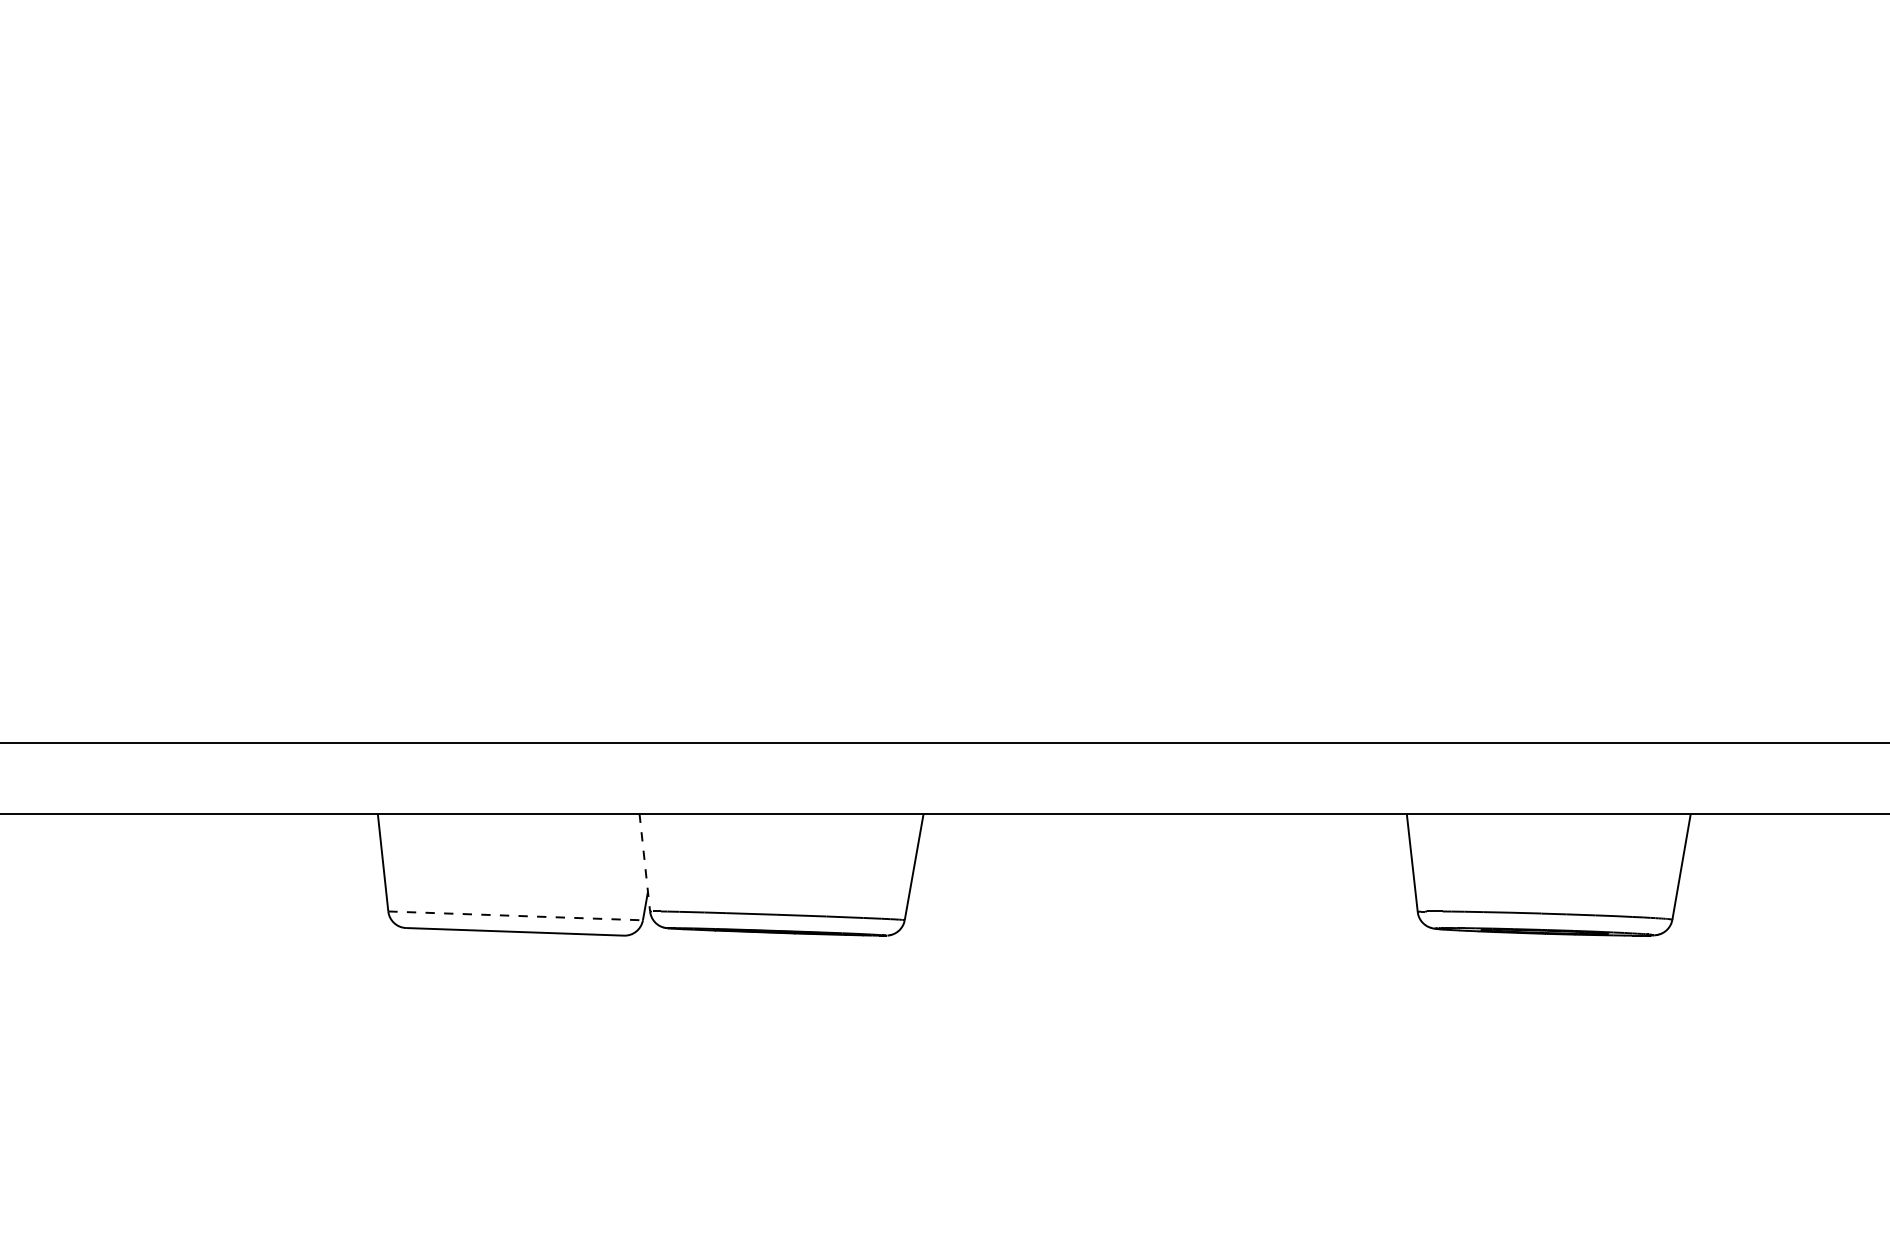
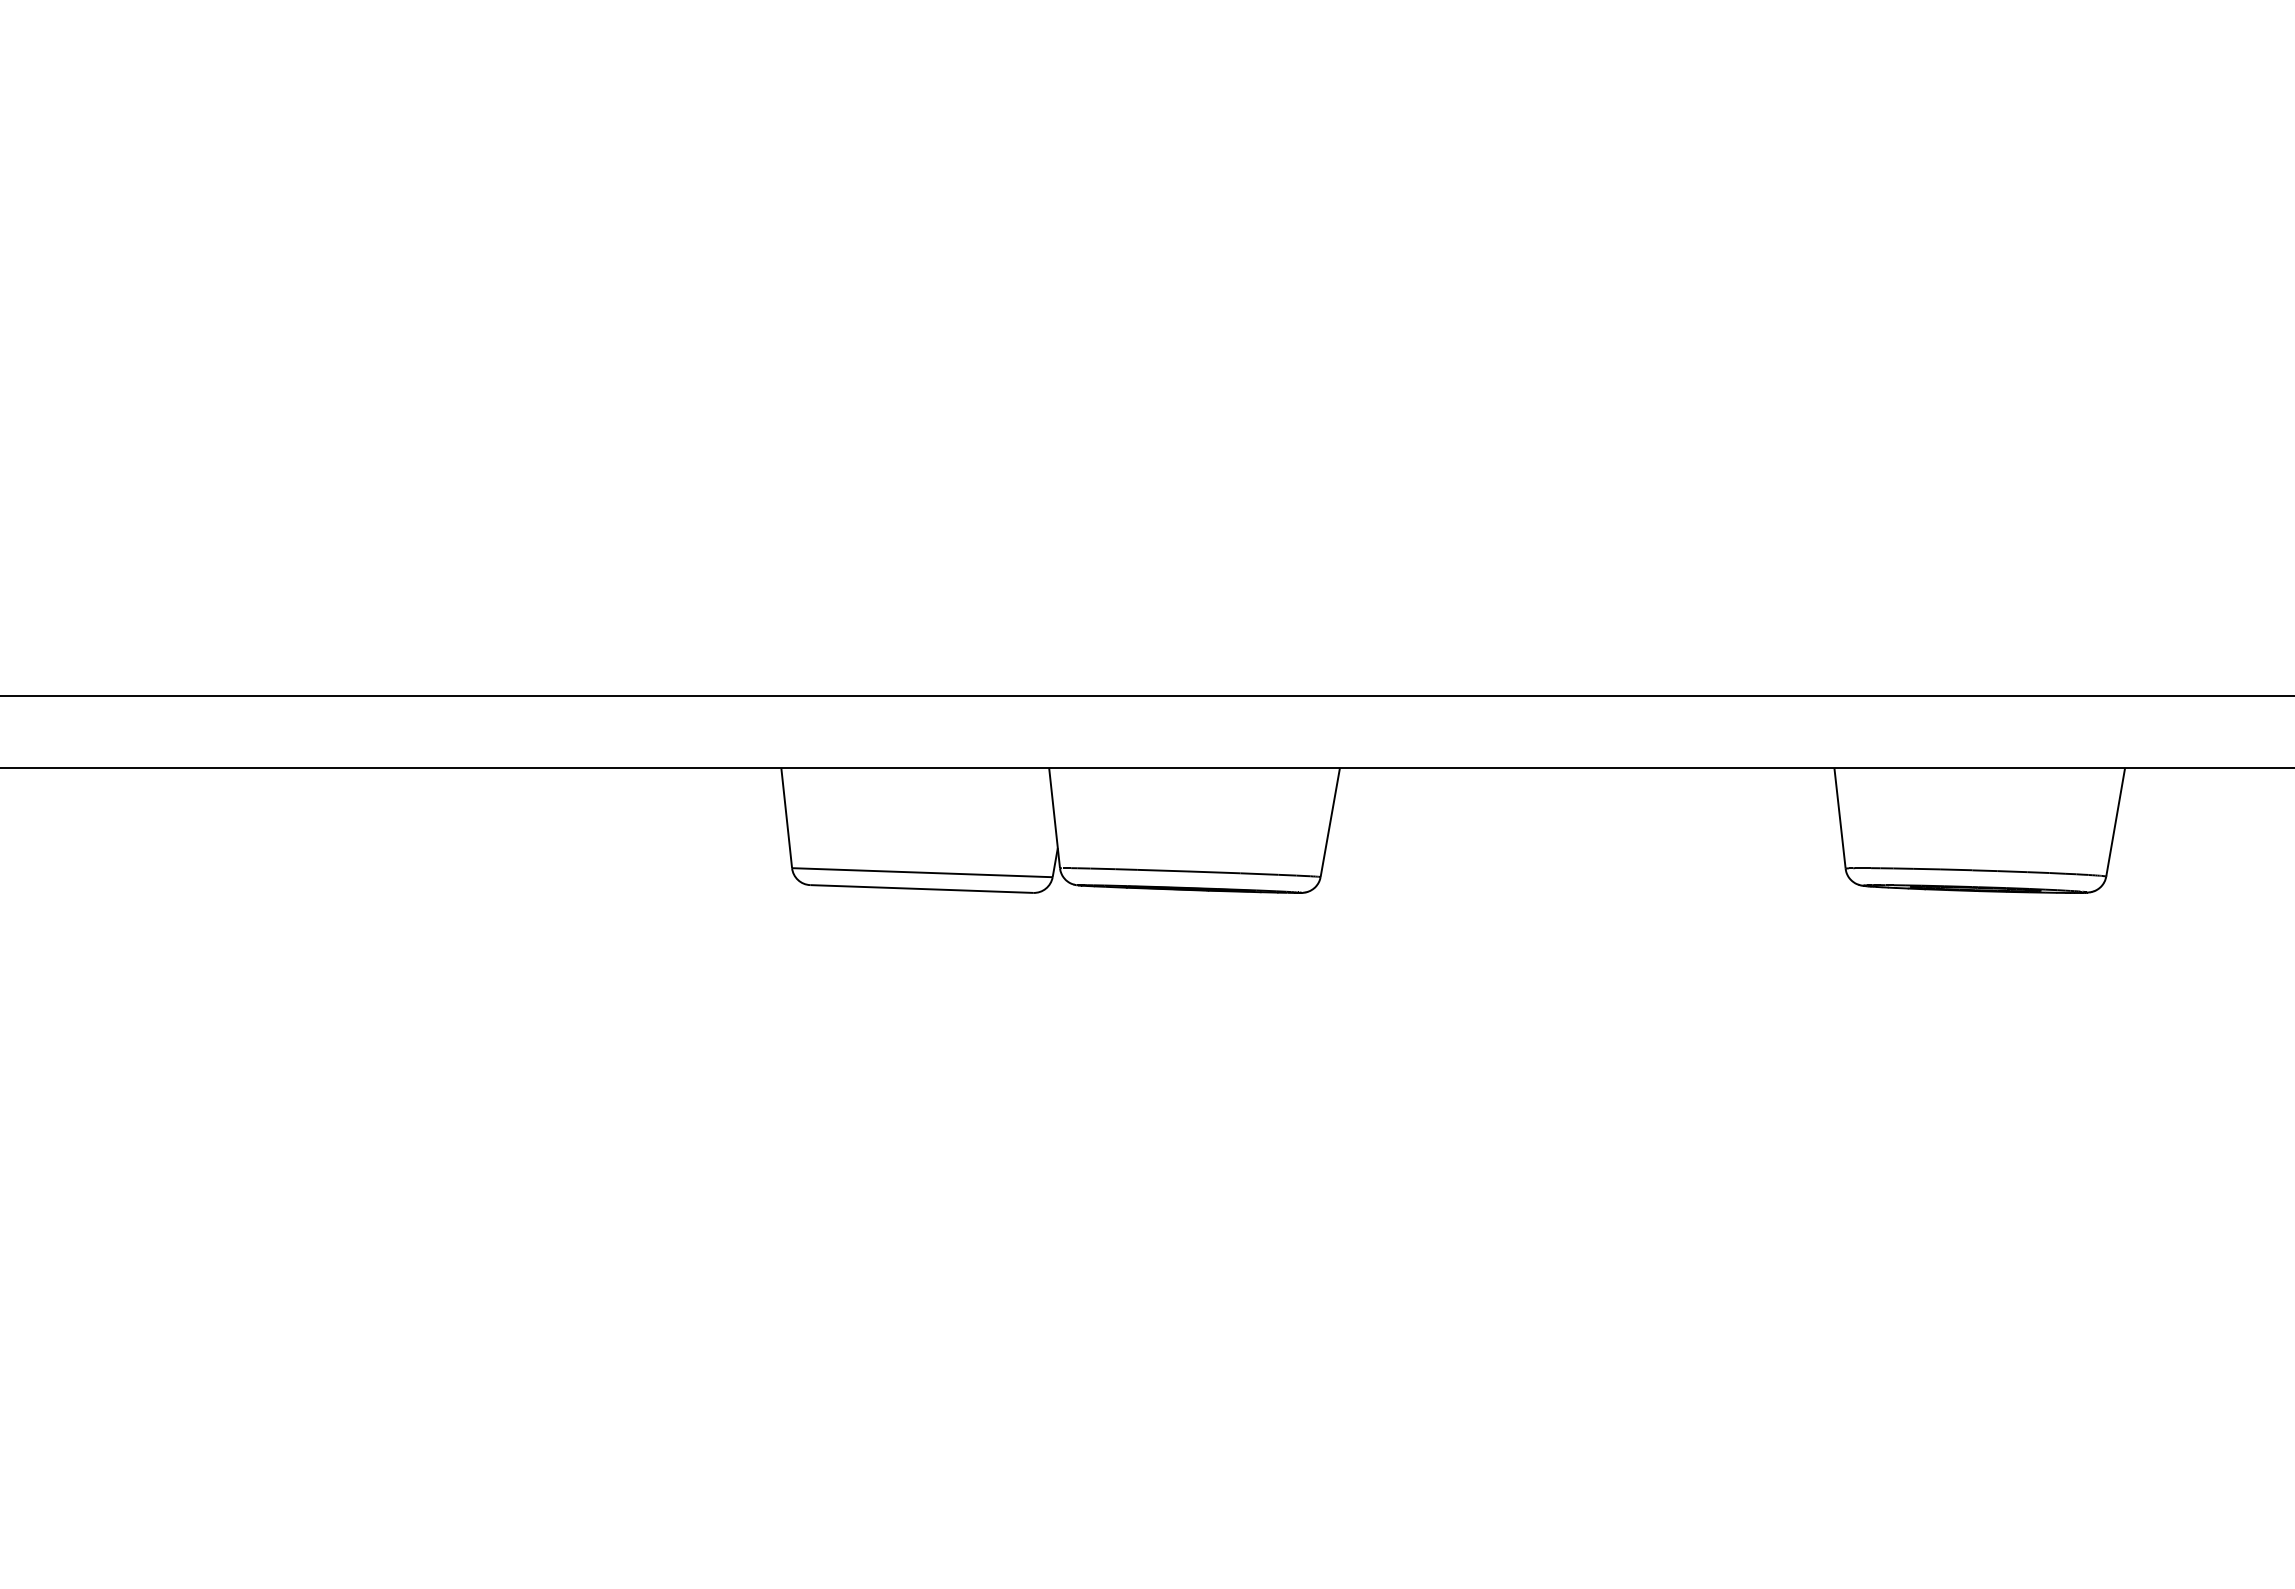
line: (644, 862) -> (1054, 818), dashed -> solid
line: (515, 915) -> (922, 872), dashed -> solid

